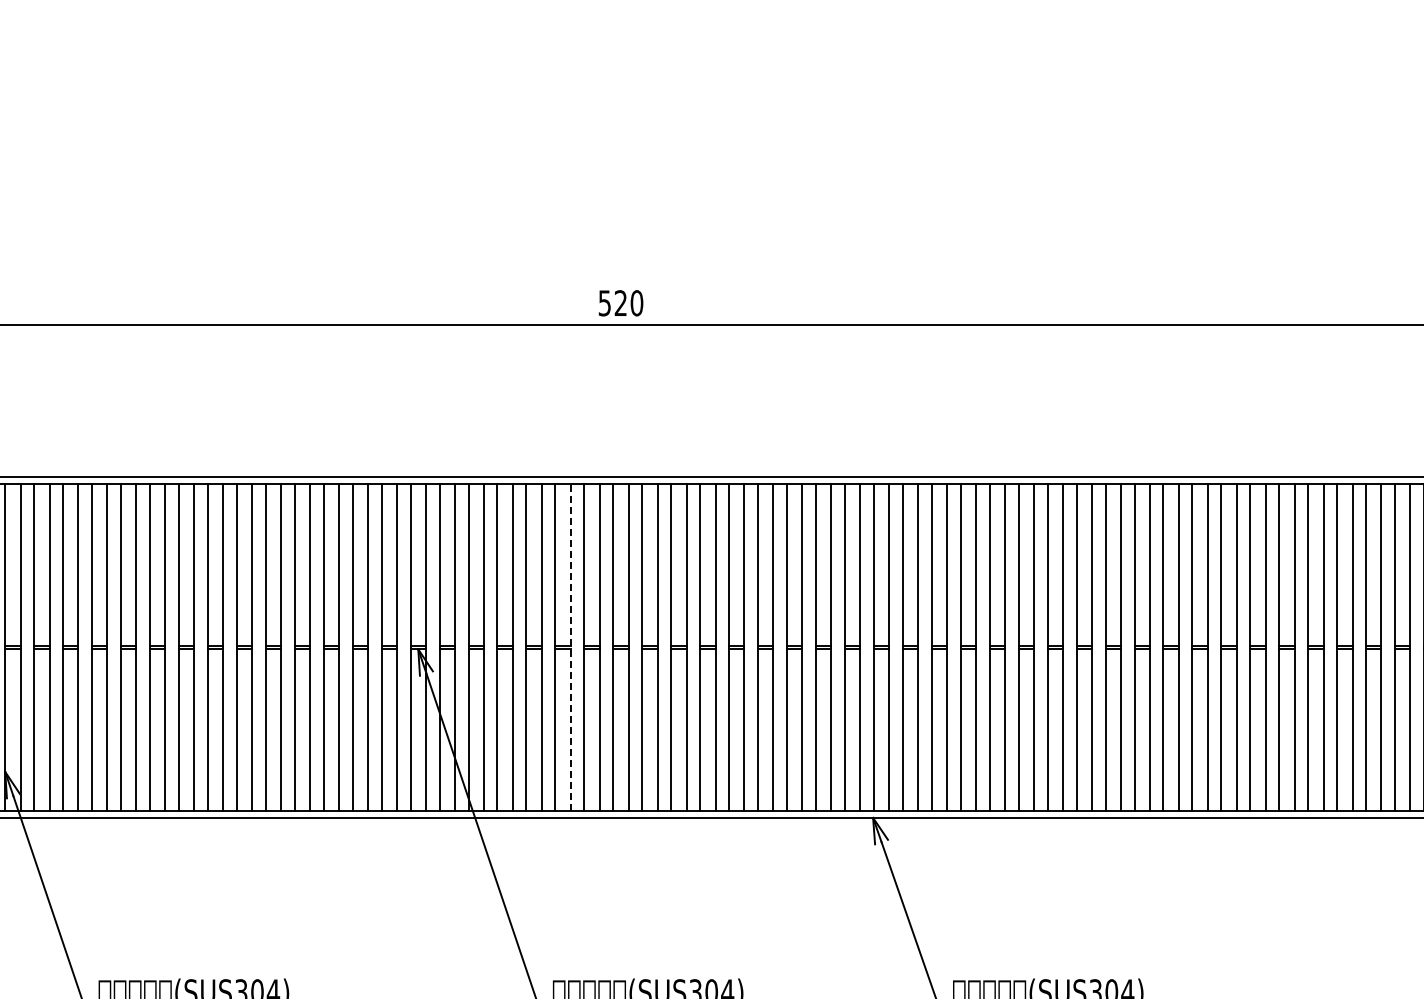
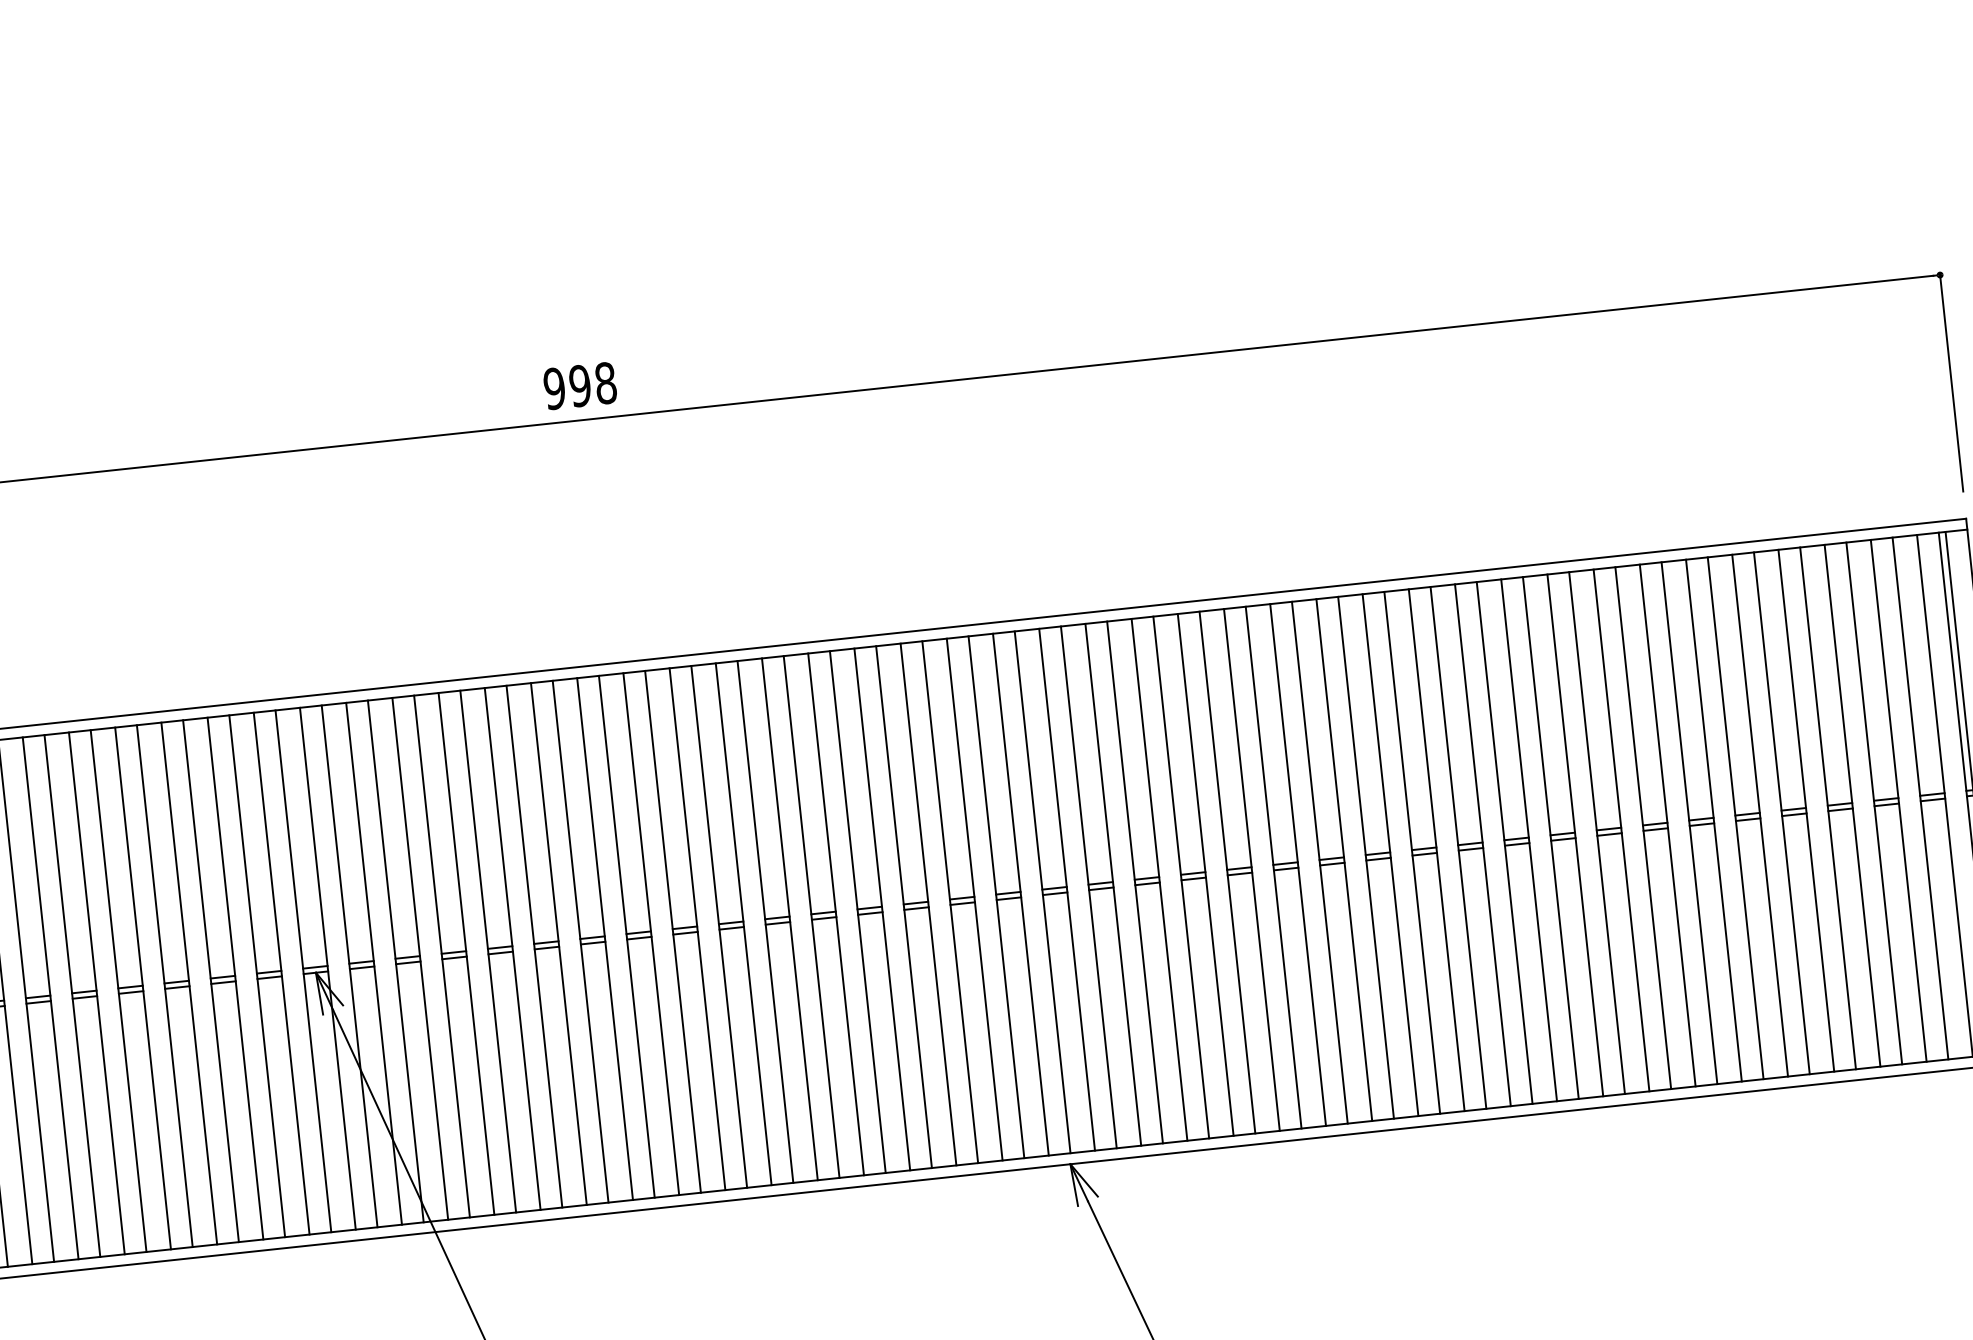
text: (620, 303) -> (579, 386), 520 -> 998
line: (570, 647) -> (558, 943), dashed -> solid

